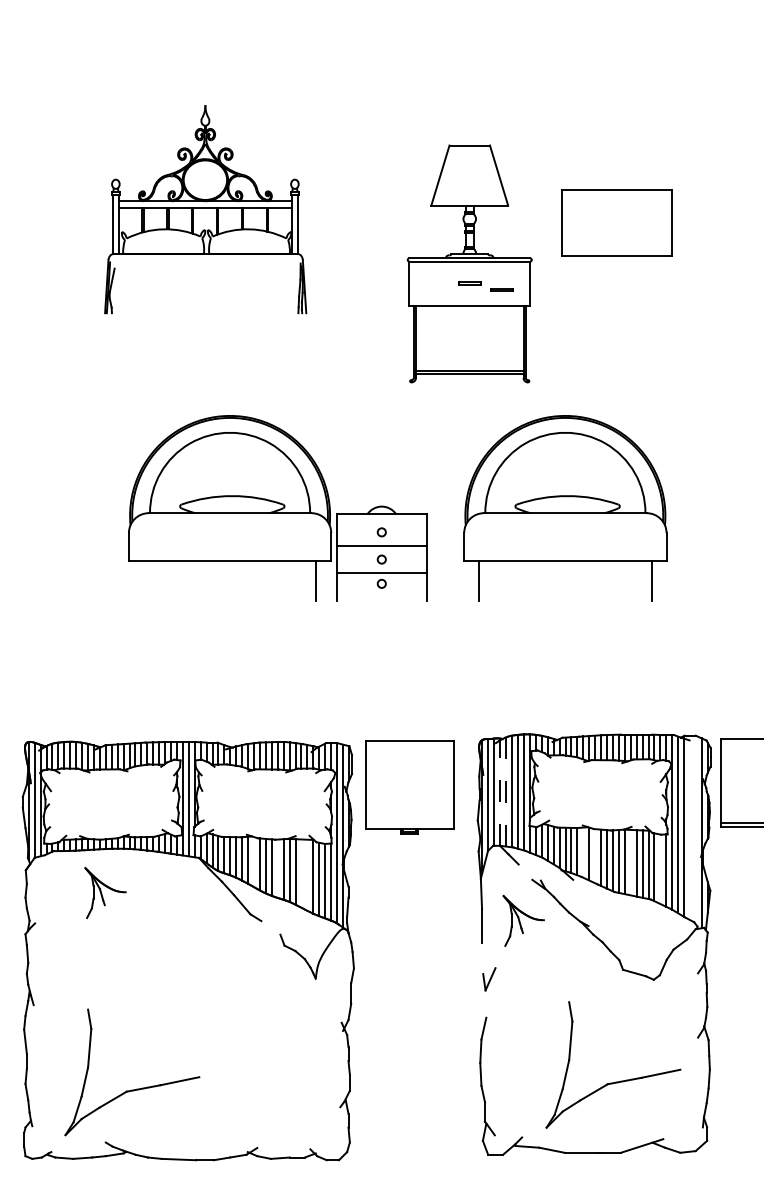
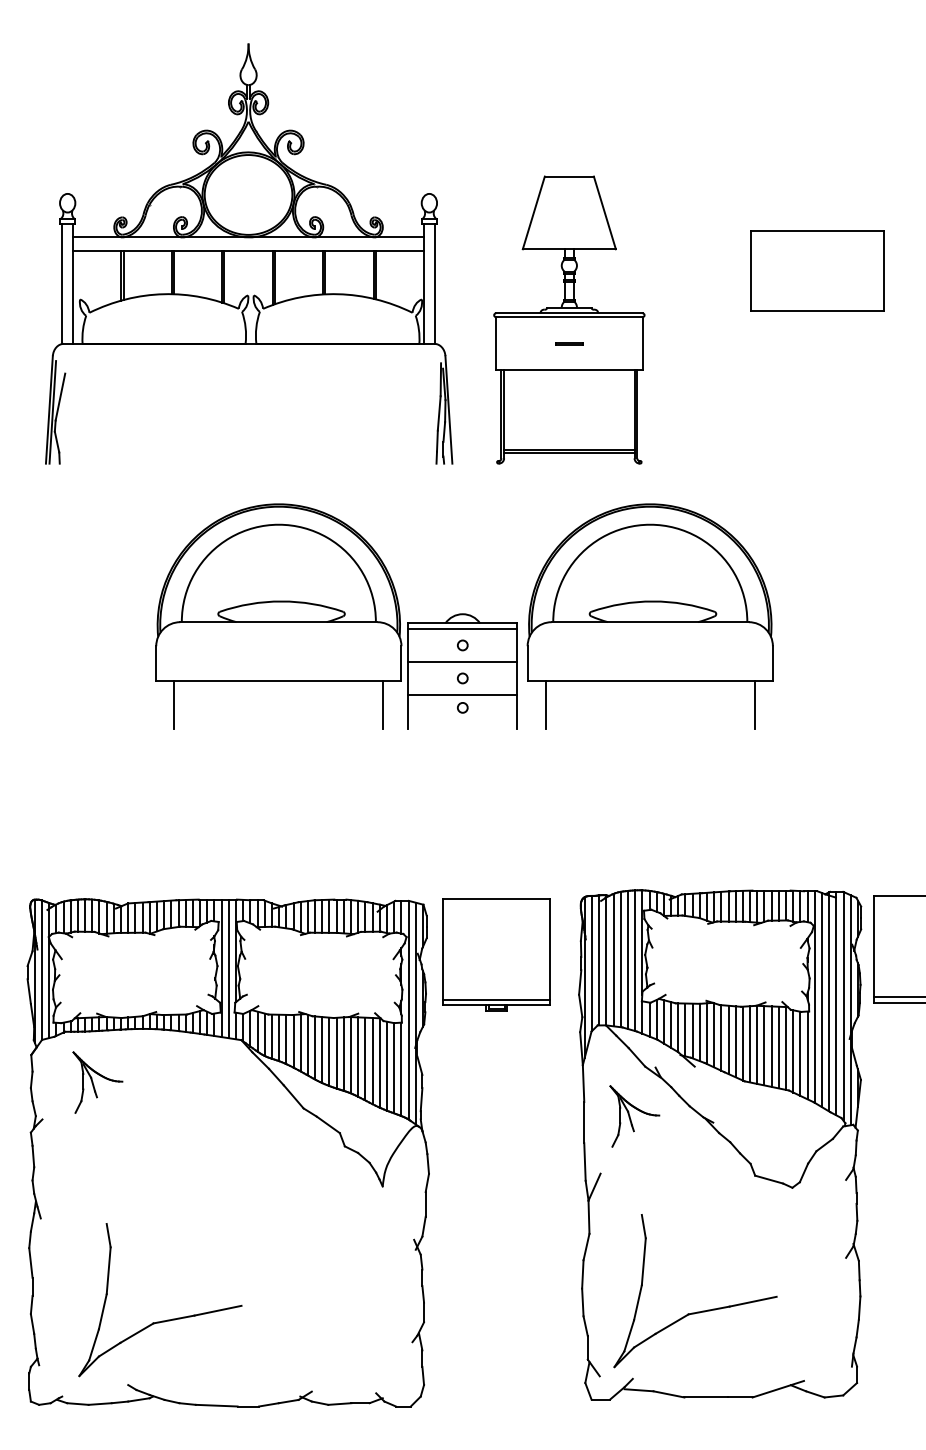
part: (205, 209) -> (249, 253), size x1.67
part: (617, 223) -> (817, 270), moved
line: (502, 289) -> (608, 351), removed
part: (564, 508) -> (649, 616), moved
line: (381, 518) -> (462, 628), added
line: (143, 581) -> (174, 704), added
line: (500, 791) -> (606, 959), dashed -> solid
line: (506, 791) -> (613, 959), dashed -> solid
line: (409, 824) -> (496, 999), added
line: (690, 827) -> (836, 1003), added
line: (695, 829) -> (843, 1005), added
line: (582, 852) -> (706, 1033), added
line: (595, 855) -> (721, 1037), added
line: (253, 861) -> (307, 1044), added
line: (630, 862) -> (764, 1045), added
line: (277, 868) -> (336, 1052), added
line: (660, 869) -> (800, 1053), added
line: (525, 872) -> (636, 1057), added
line: (301, 873) -> (365, 1058), added
line: (307, 874) -> (372, 1060), added
part: (105, 892) -> (97, 1082), moved
line: (270, 927) -> (327, 1124), added
line: (482, 958) -> (584, 1161), added
line: (485, 1003) -> (588, 1216), added
part: (615, 1081) -> (697, 1311), moved

